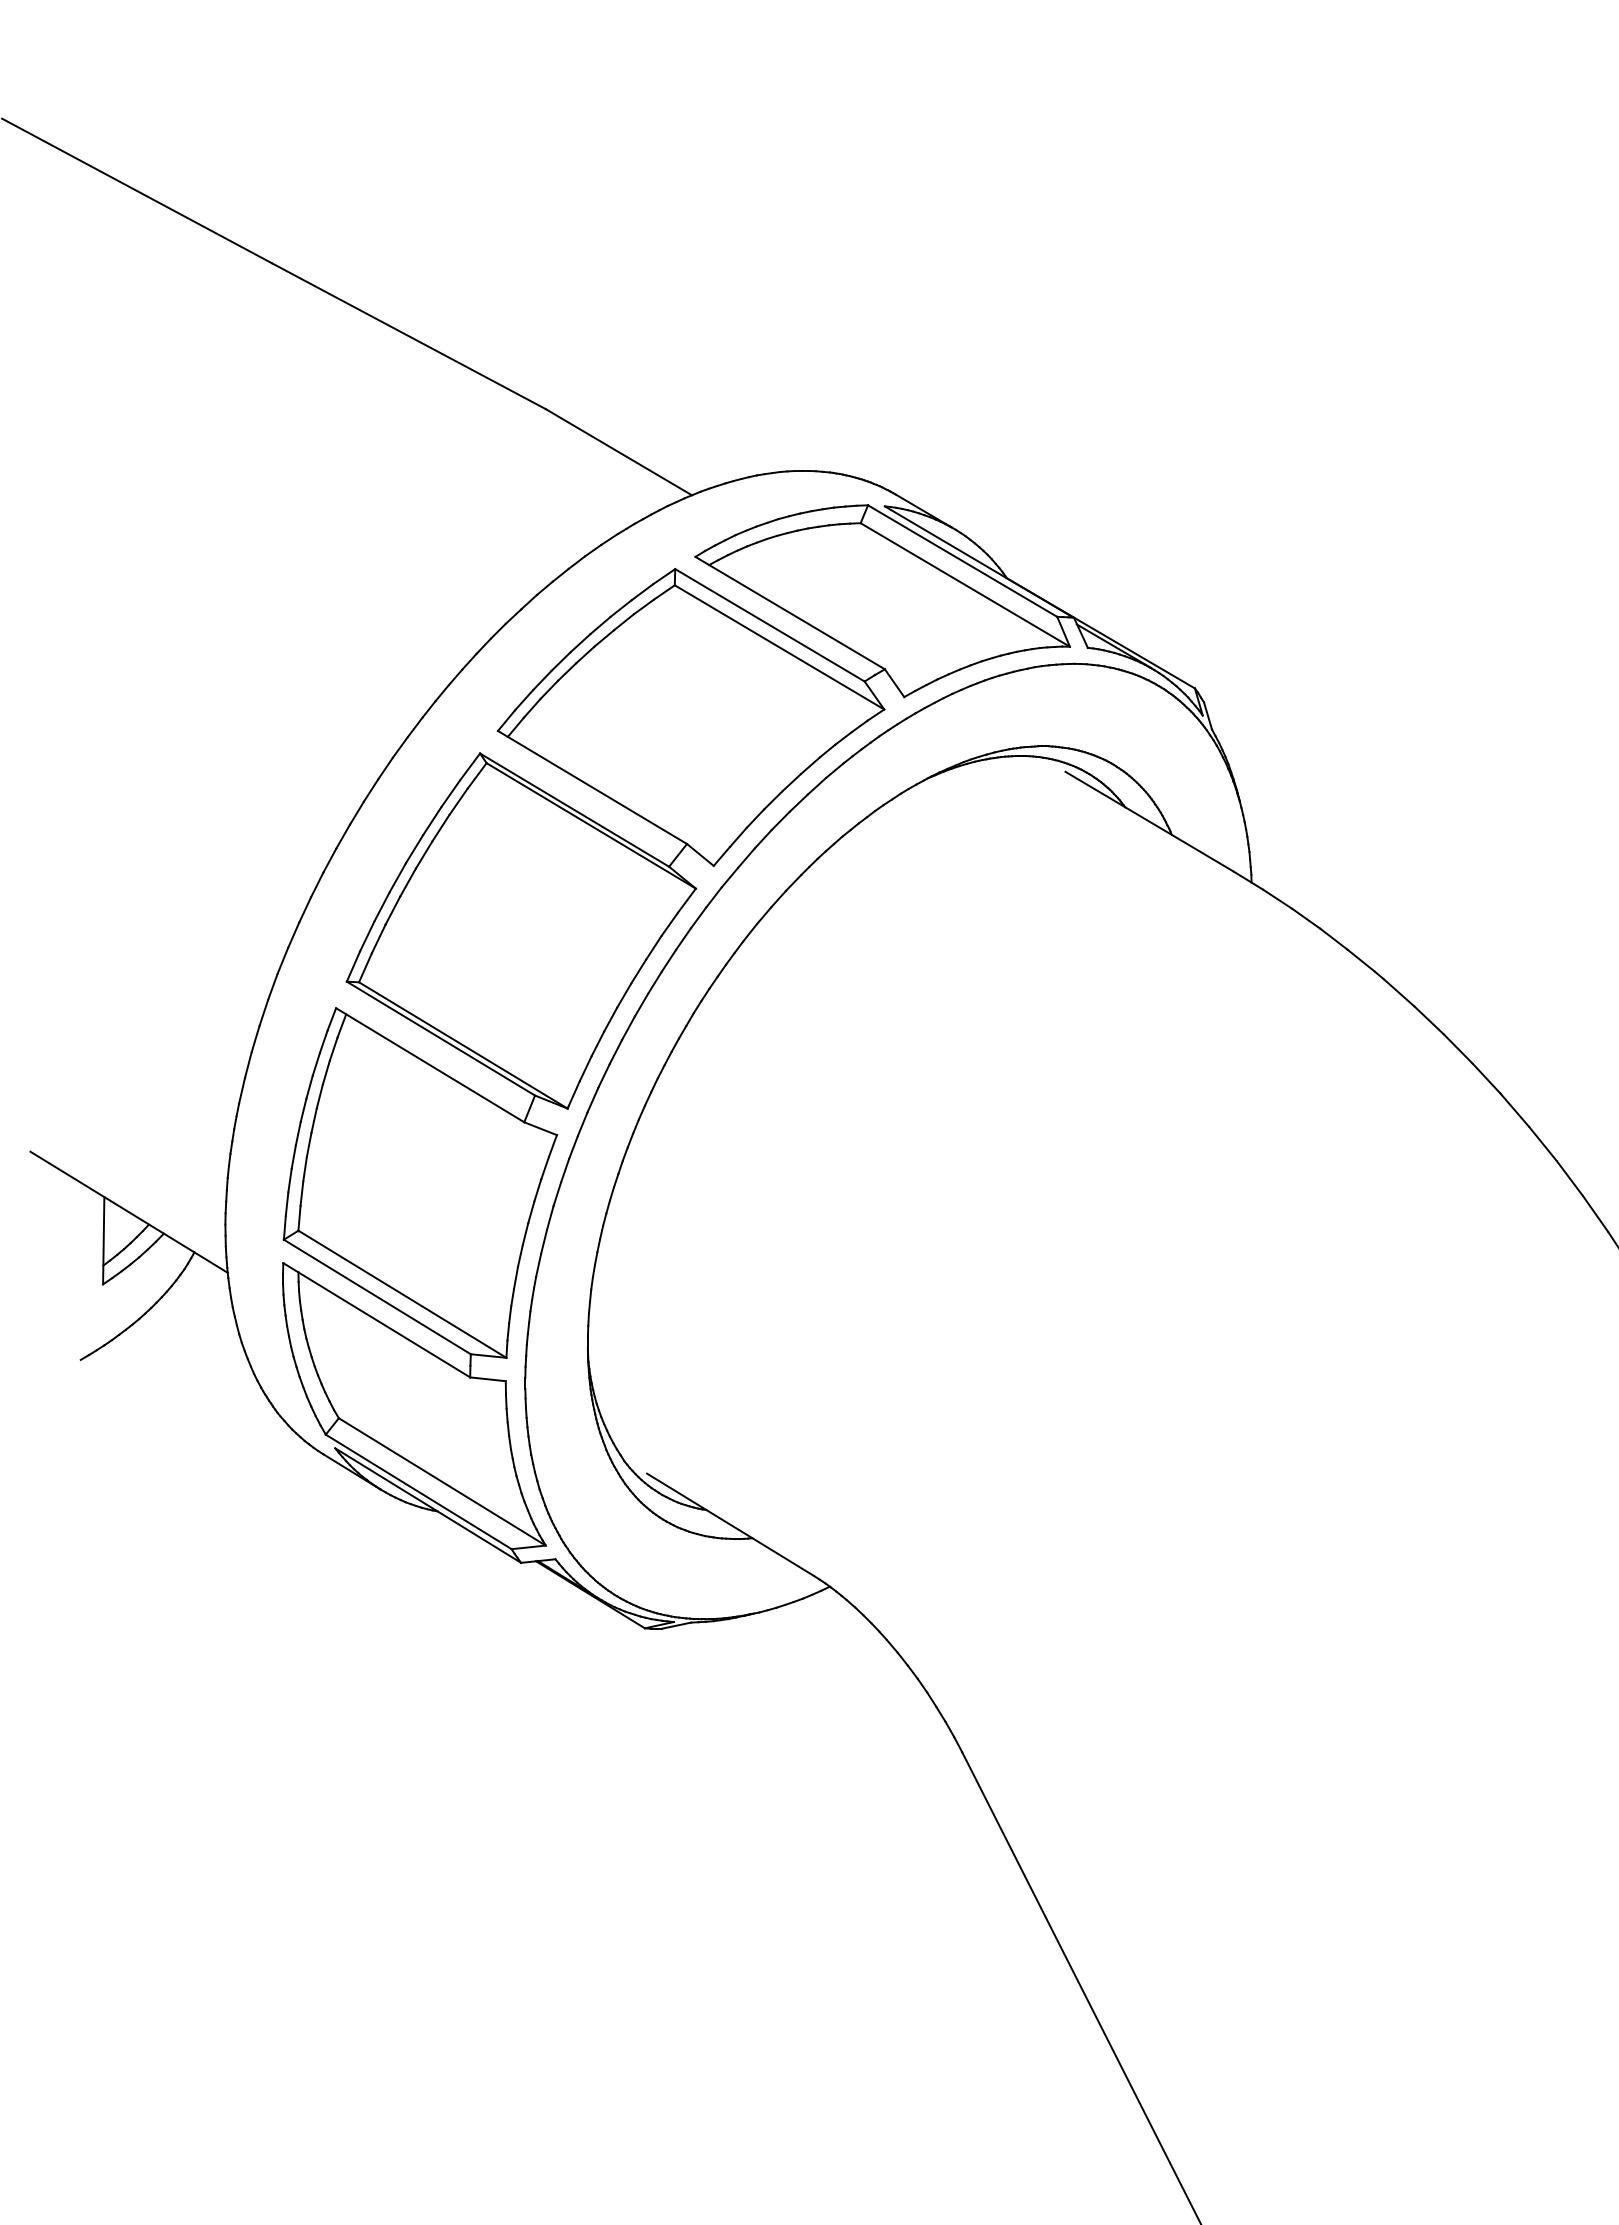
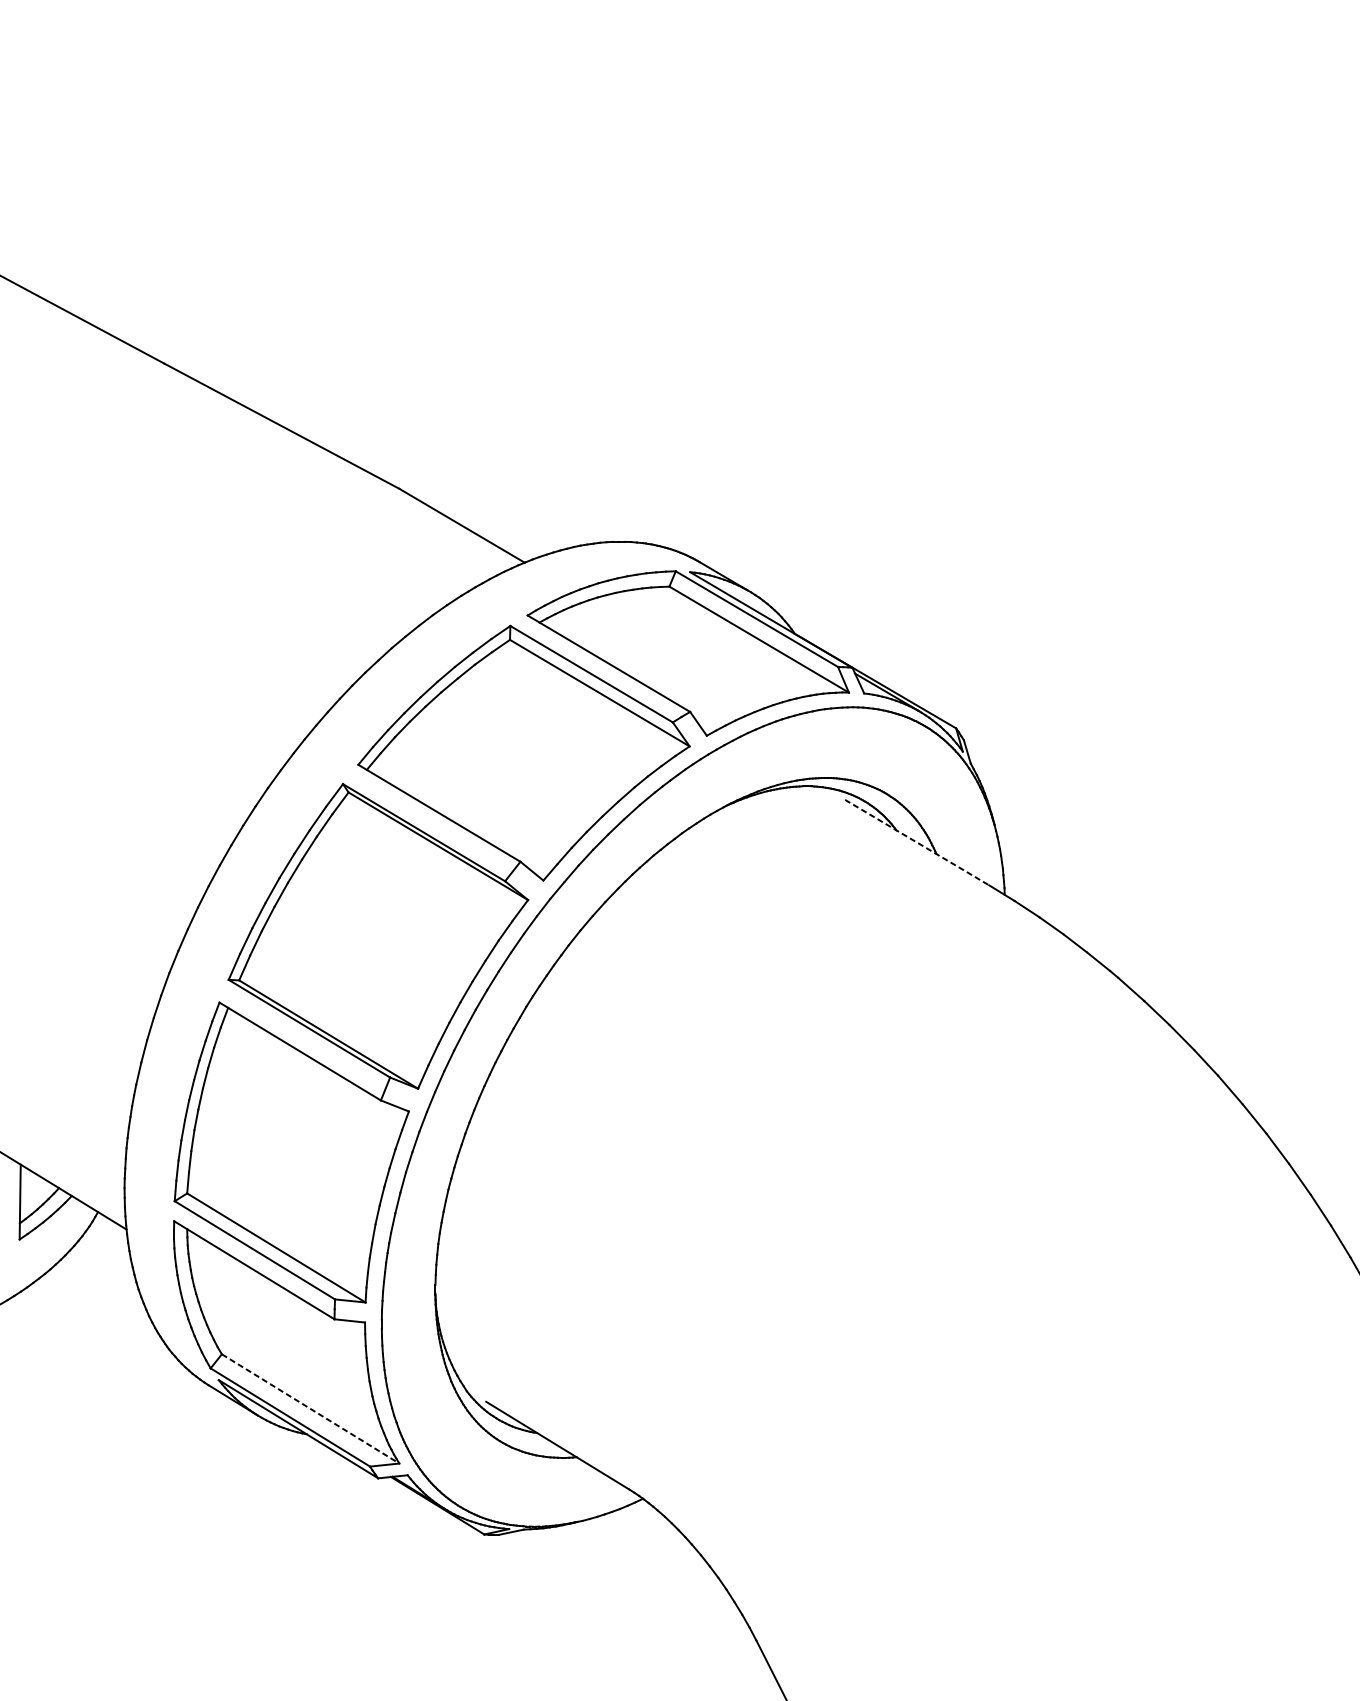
line: (1149, 821) -> (917, 842), solid -> dashed
line: (442, 1482) -> (310, 1409), solid -> dashed

